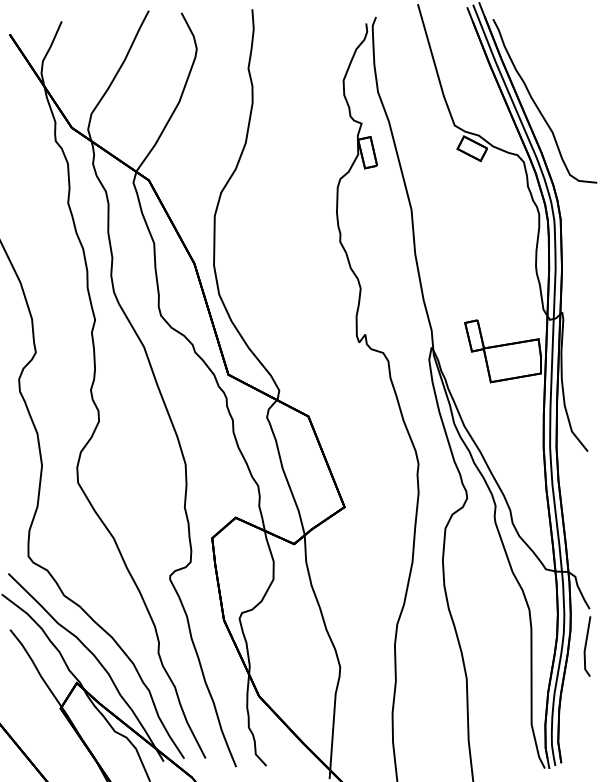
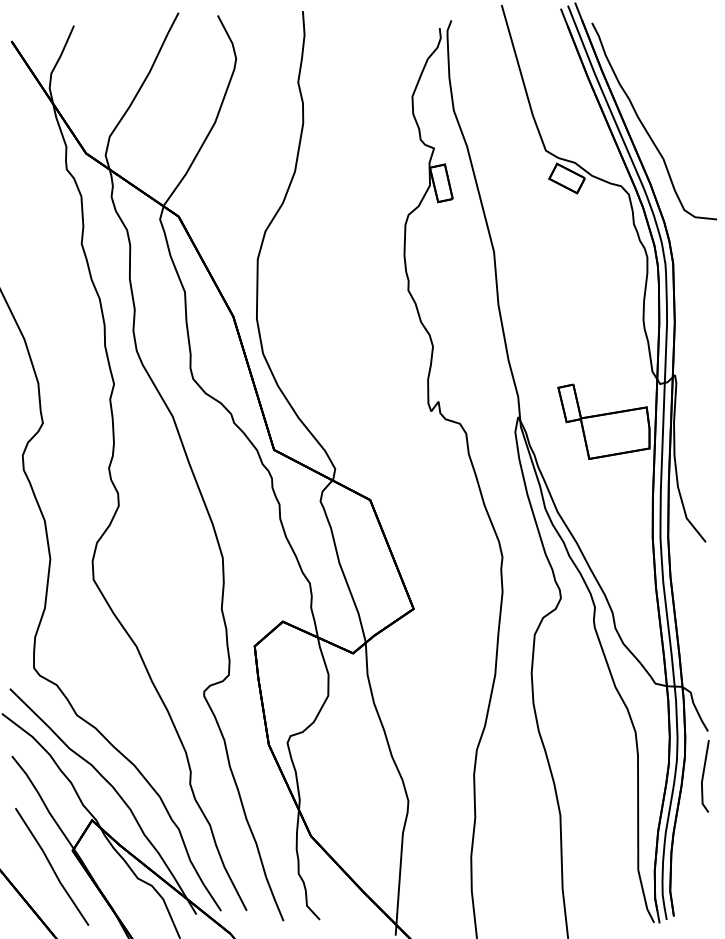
part: (43, 721) -> (52, 866), added

